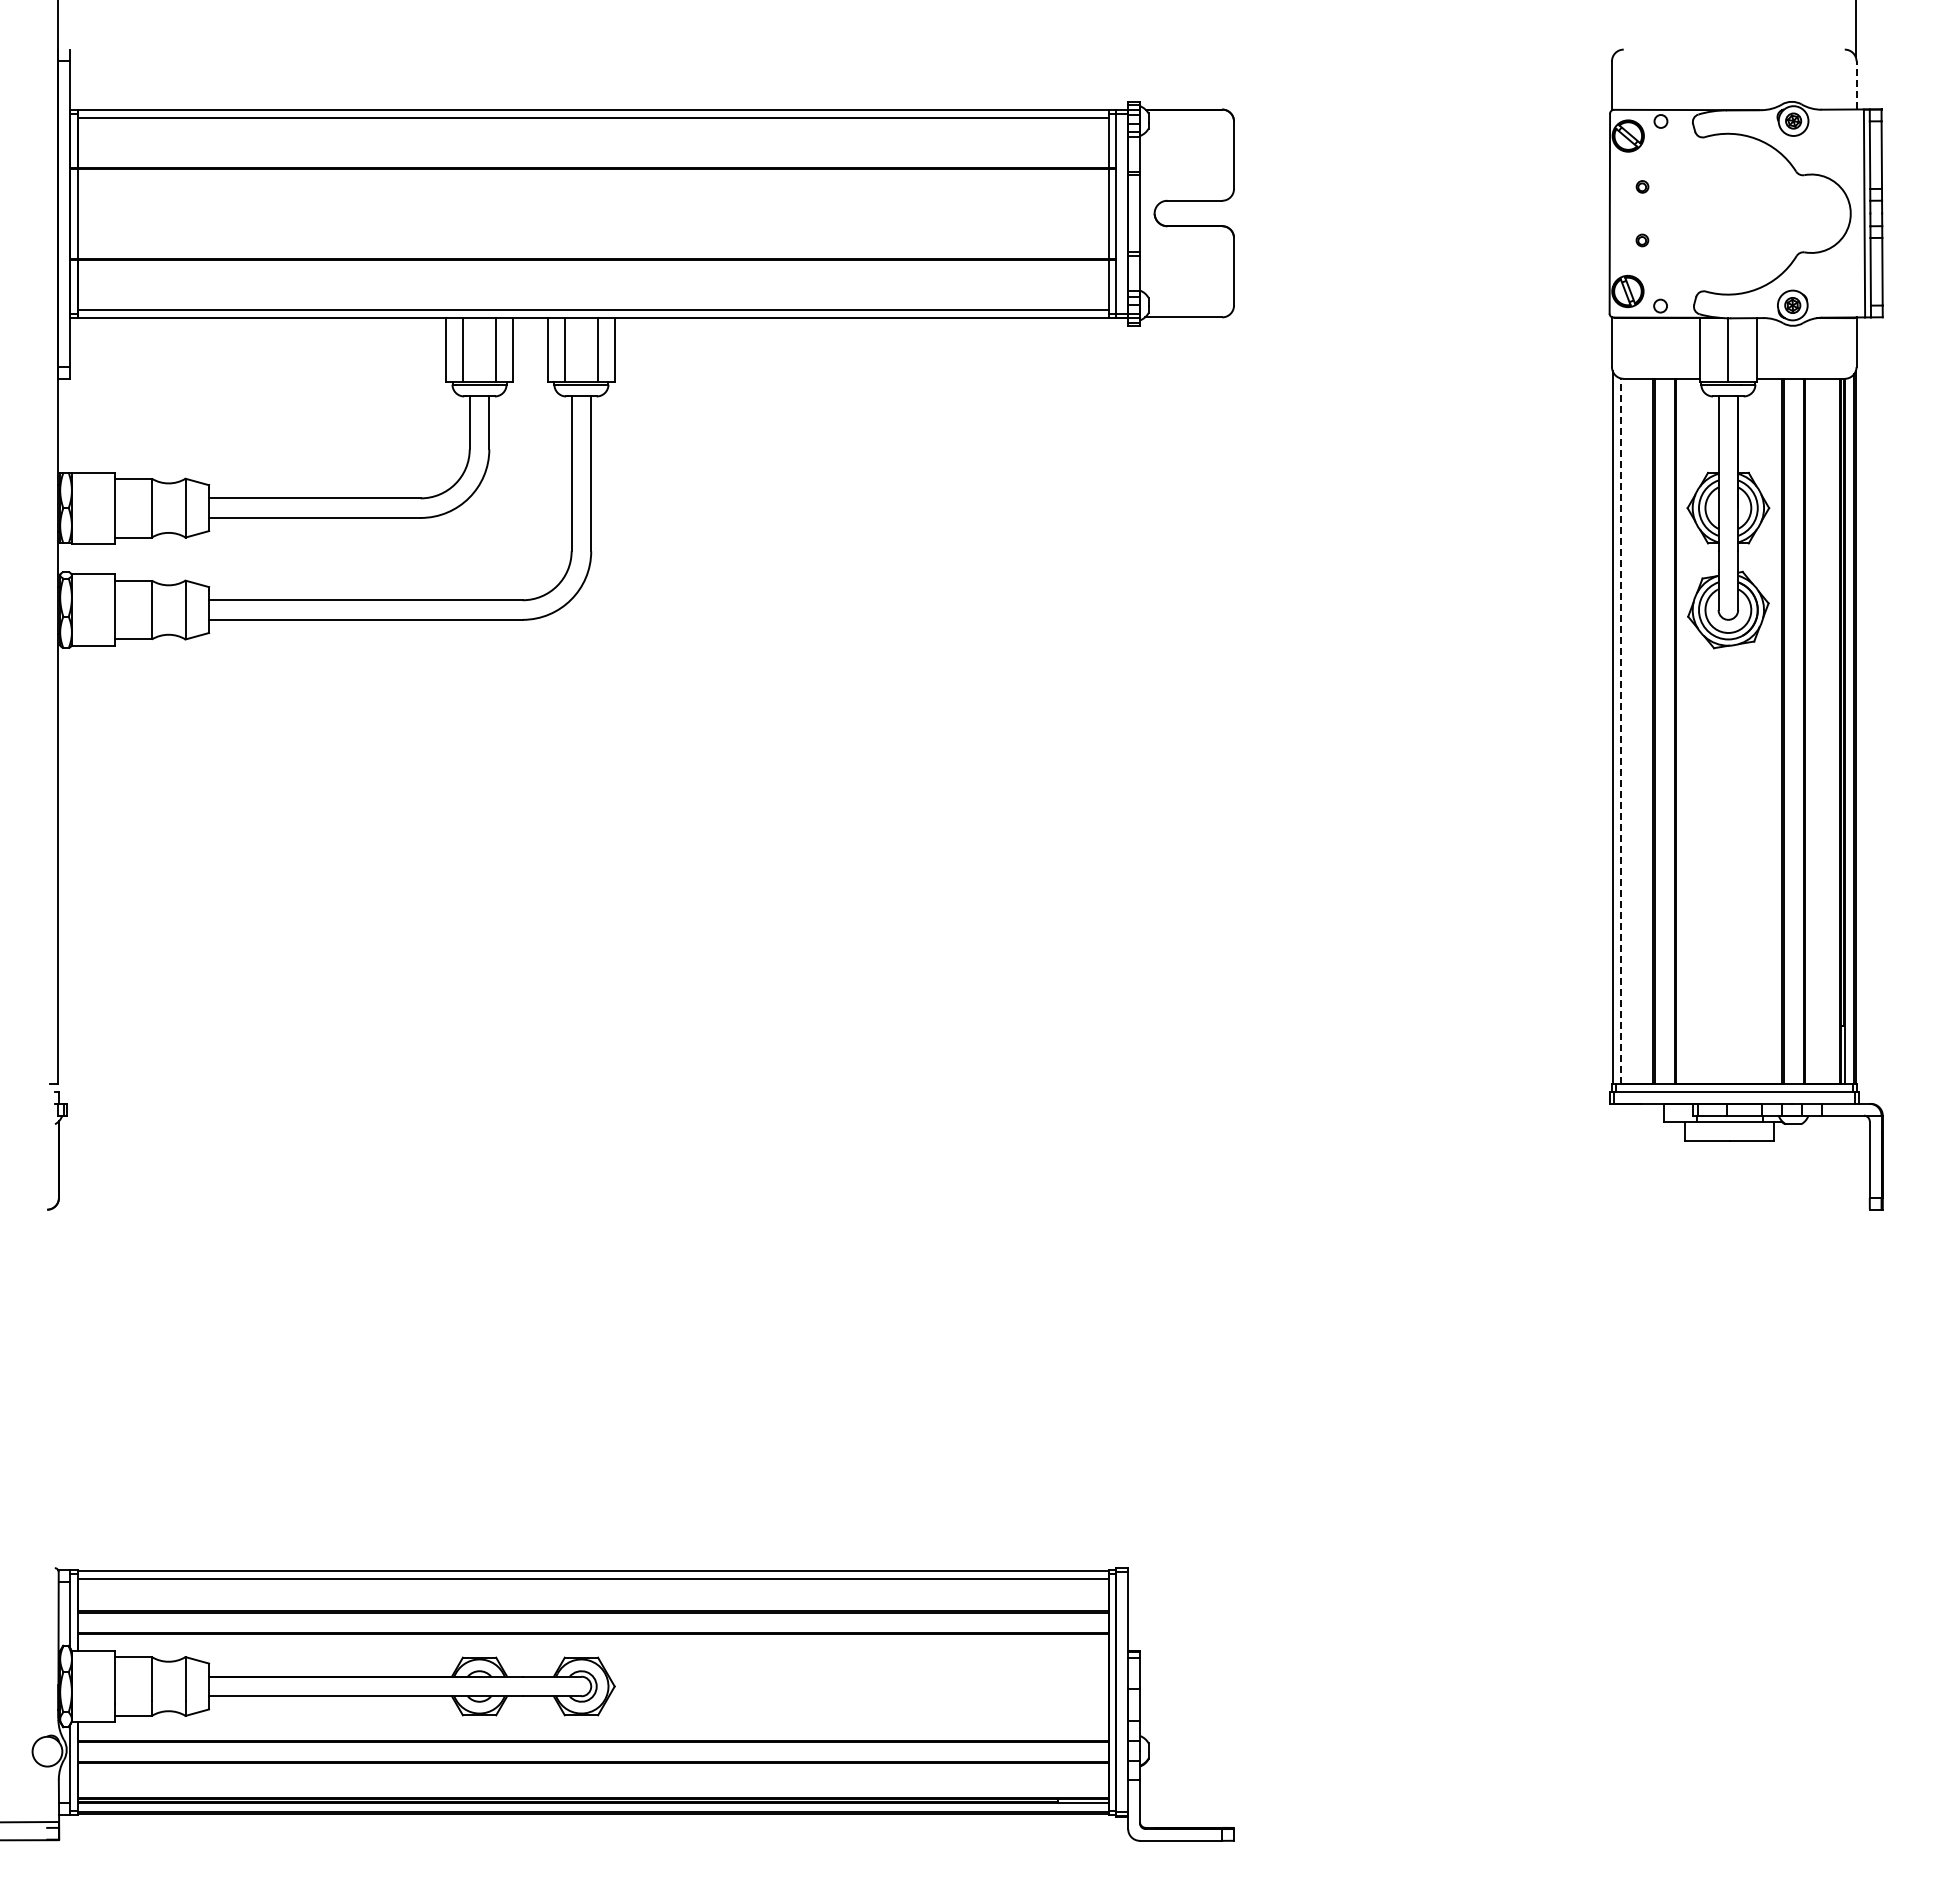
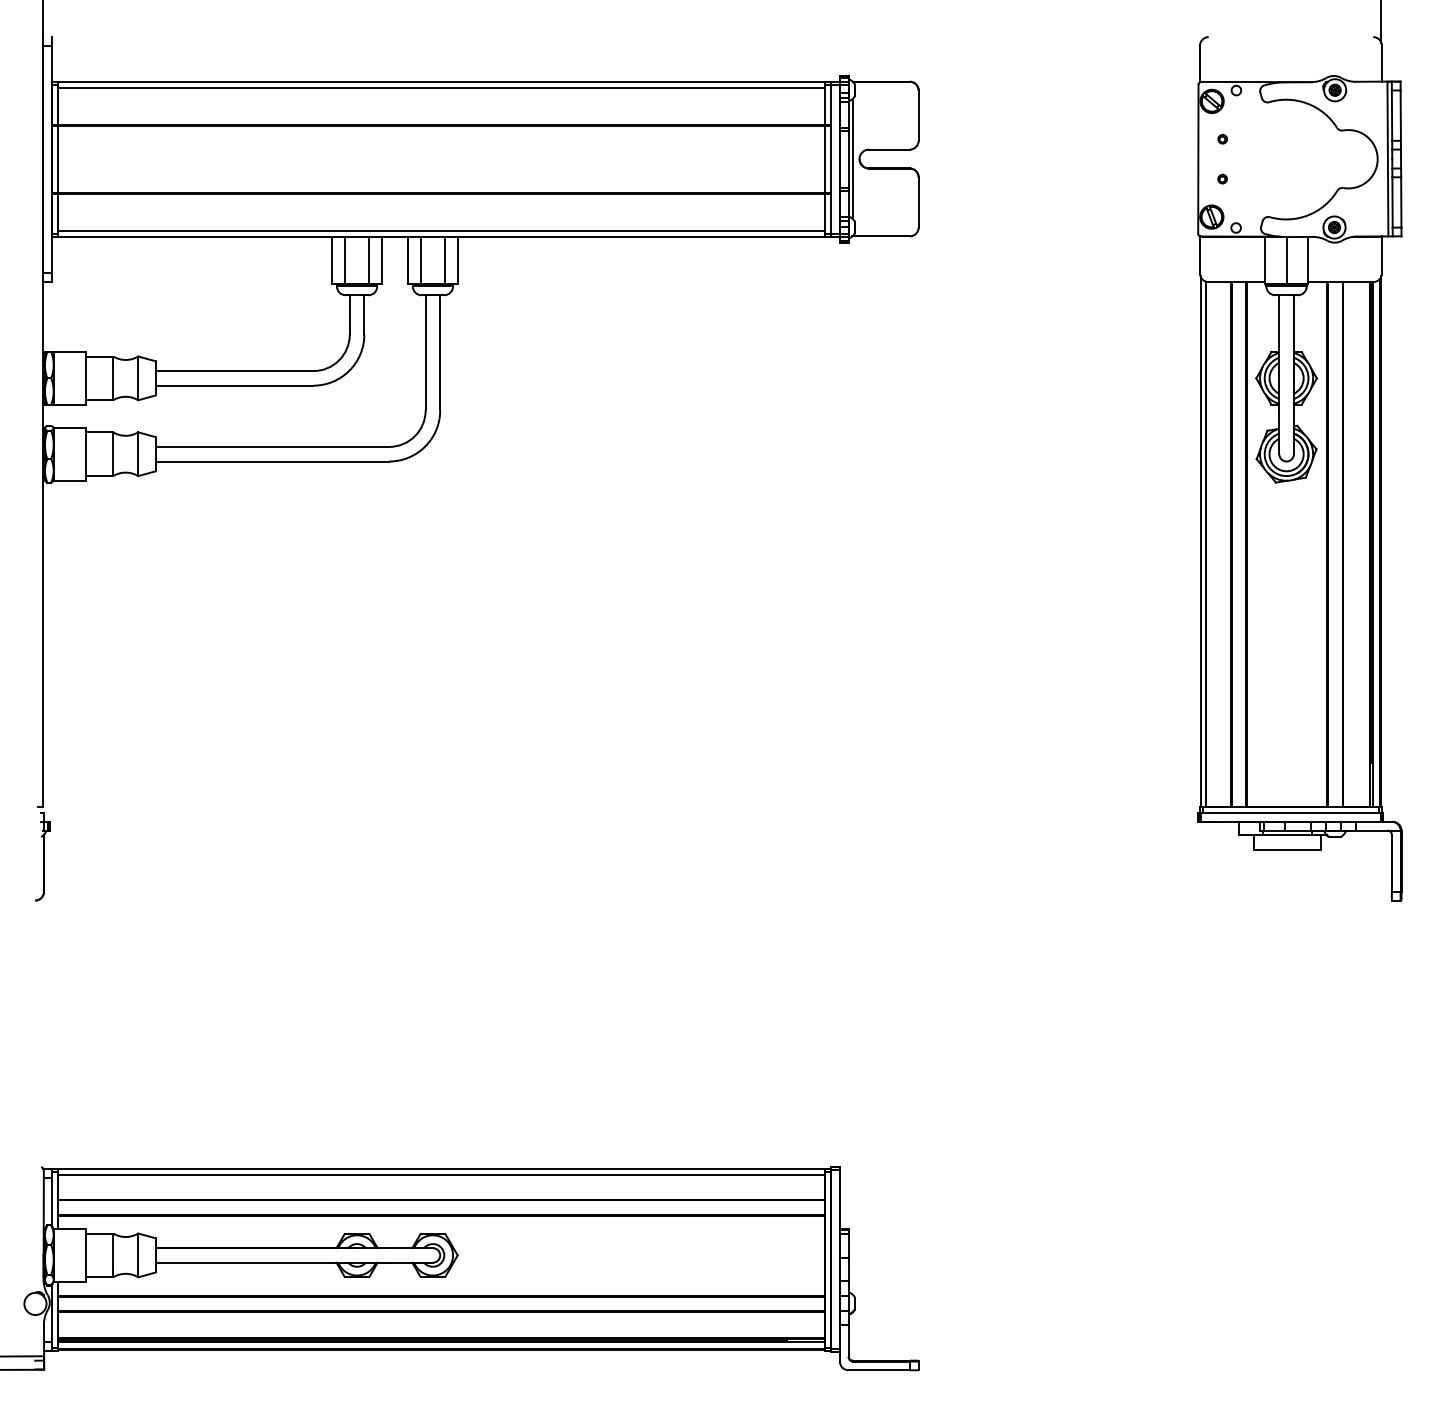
line: (1856, 84) -> (1381, 63), dashed -> solid
line: (1145, 213) -> (852, 159), added
line: (1620, 731) -> (1206, 544), dashed -> solid

